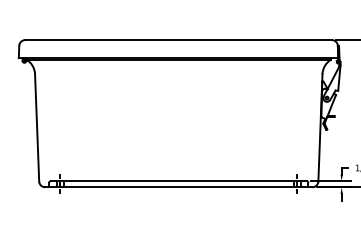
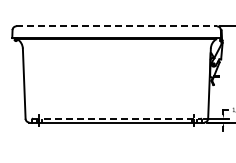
line: (179, 40) -> (117, 26), solid -> dashed
line: (178, 181) -> (116, 118), solid -> dashed

